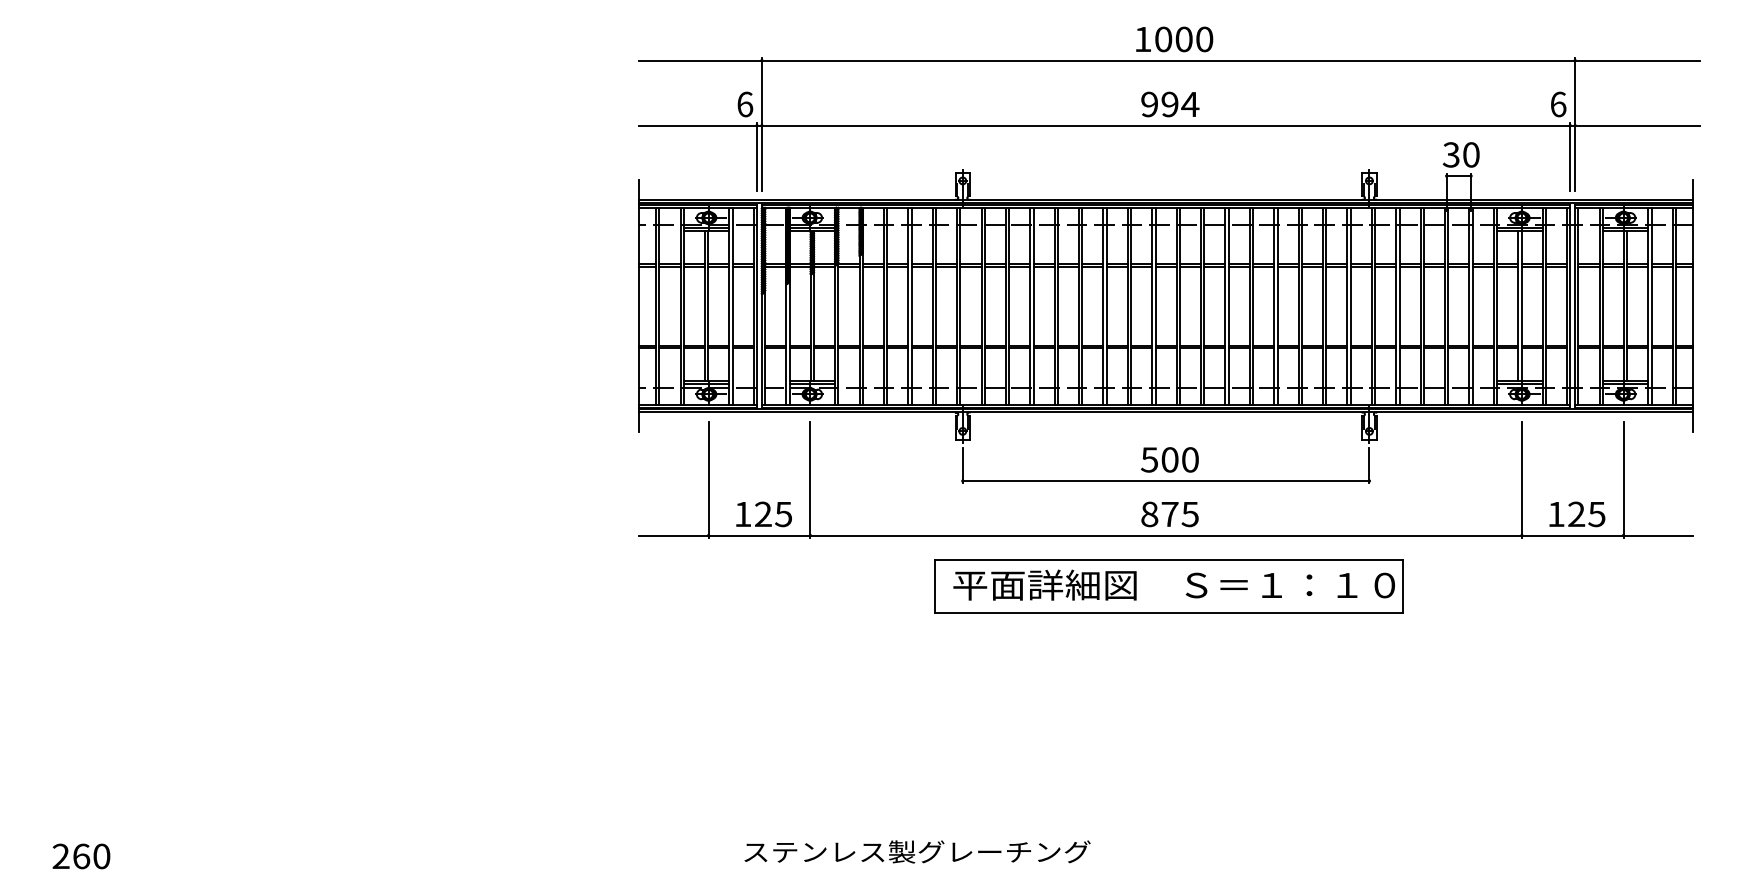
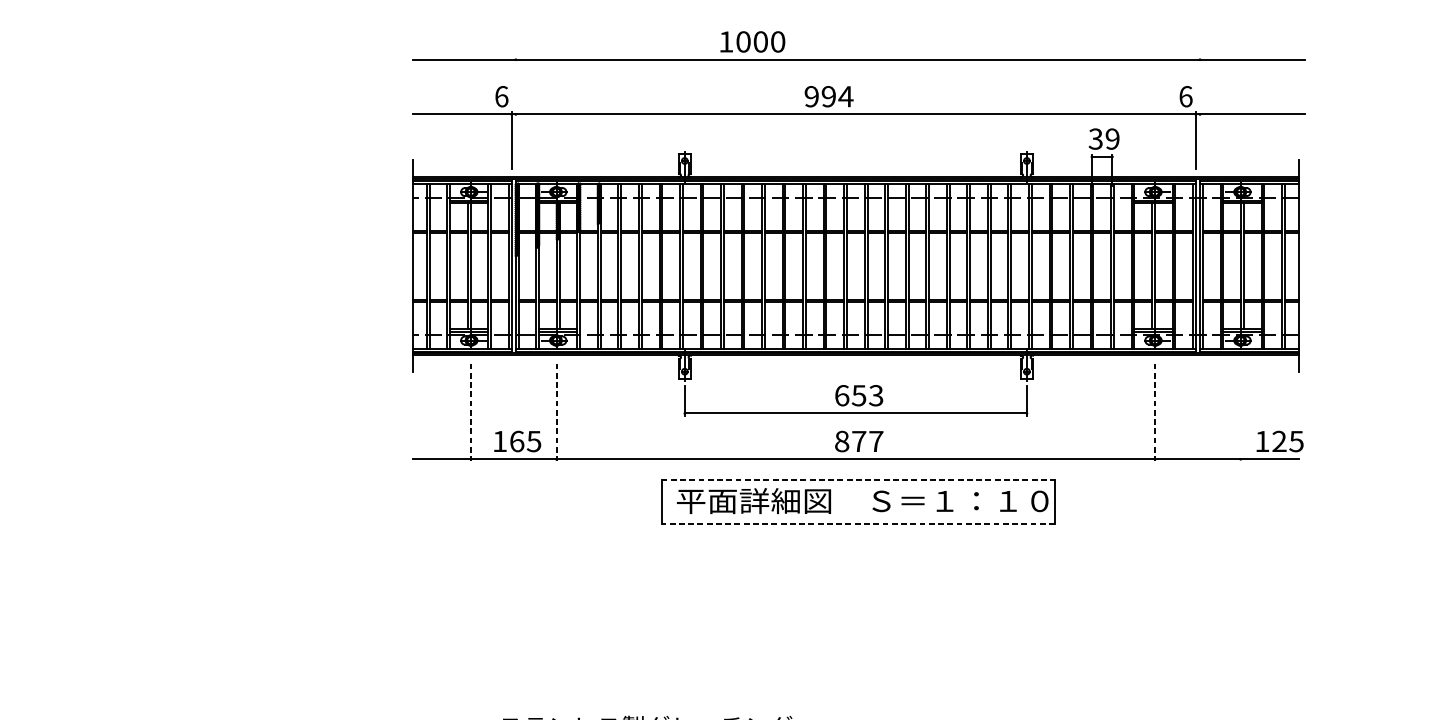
text: (1174, 39) -> (752, 42), moved
text: (1170, 104) -> (829, 96), moved
line: (761, 124) -> (515, 113), removed
line: (1575, 124) -> (1200, 113), removed
text: (1471, 154) -> (1112, 138), 30 -> 39
text: (1169, 459) -> (858, 395), 500 -> 653
line: (1623, 479) -> (1240, 412), removed
line: (708, 480) -> (470, 413), solid -> dashed
line: (810, 480) -> (556, 413), solid -> dashed
line: (1521, 480) -> (1154, 413), solid -> dashed
text: (763, 514) -> (517, 441), 125 -> 165
text: (1189, 514) -> (875, 441), 875 -> 877
text: (1577, 514) -> (1280, 441), moved
line: (1168, 559) -> (857, 479), solid -> dashed
line: (1168, 612) -> (857, 524), solid -> dashed

